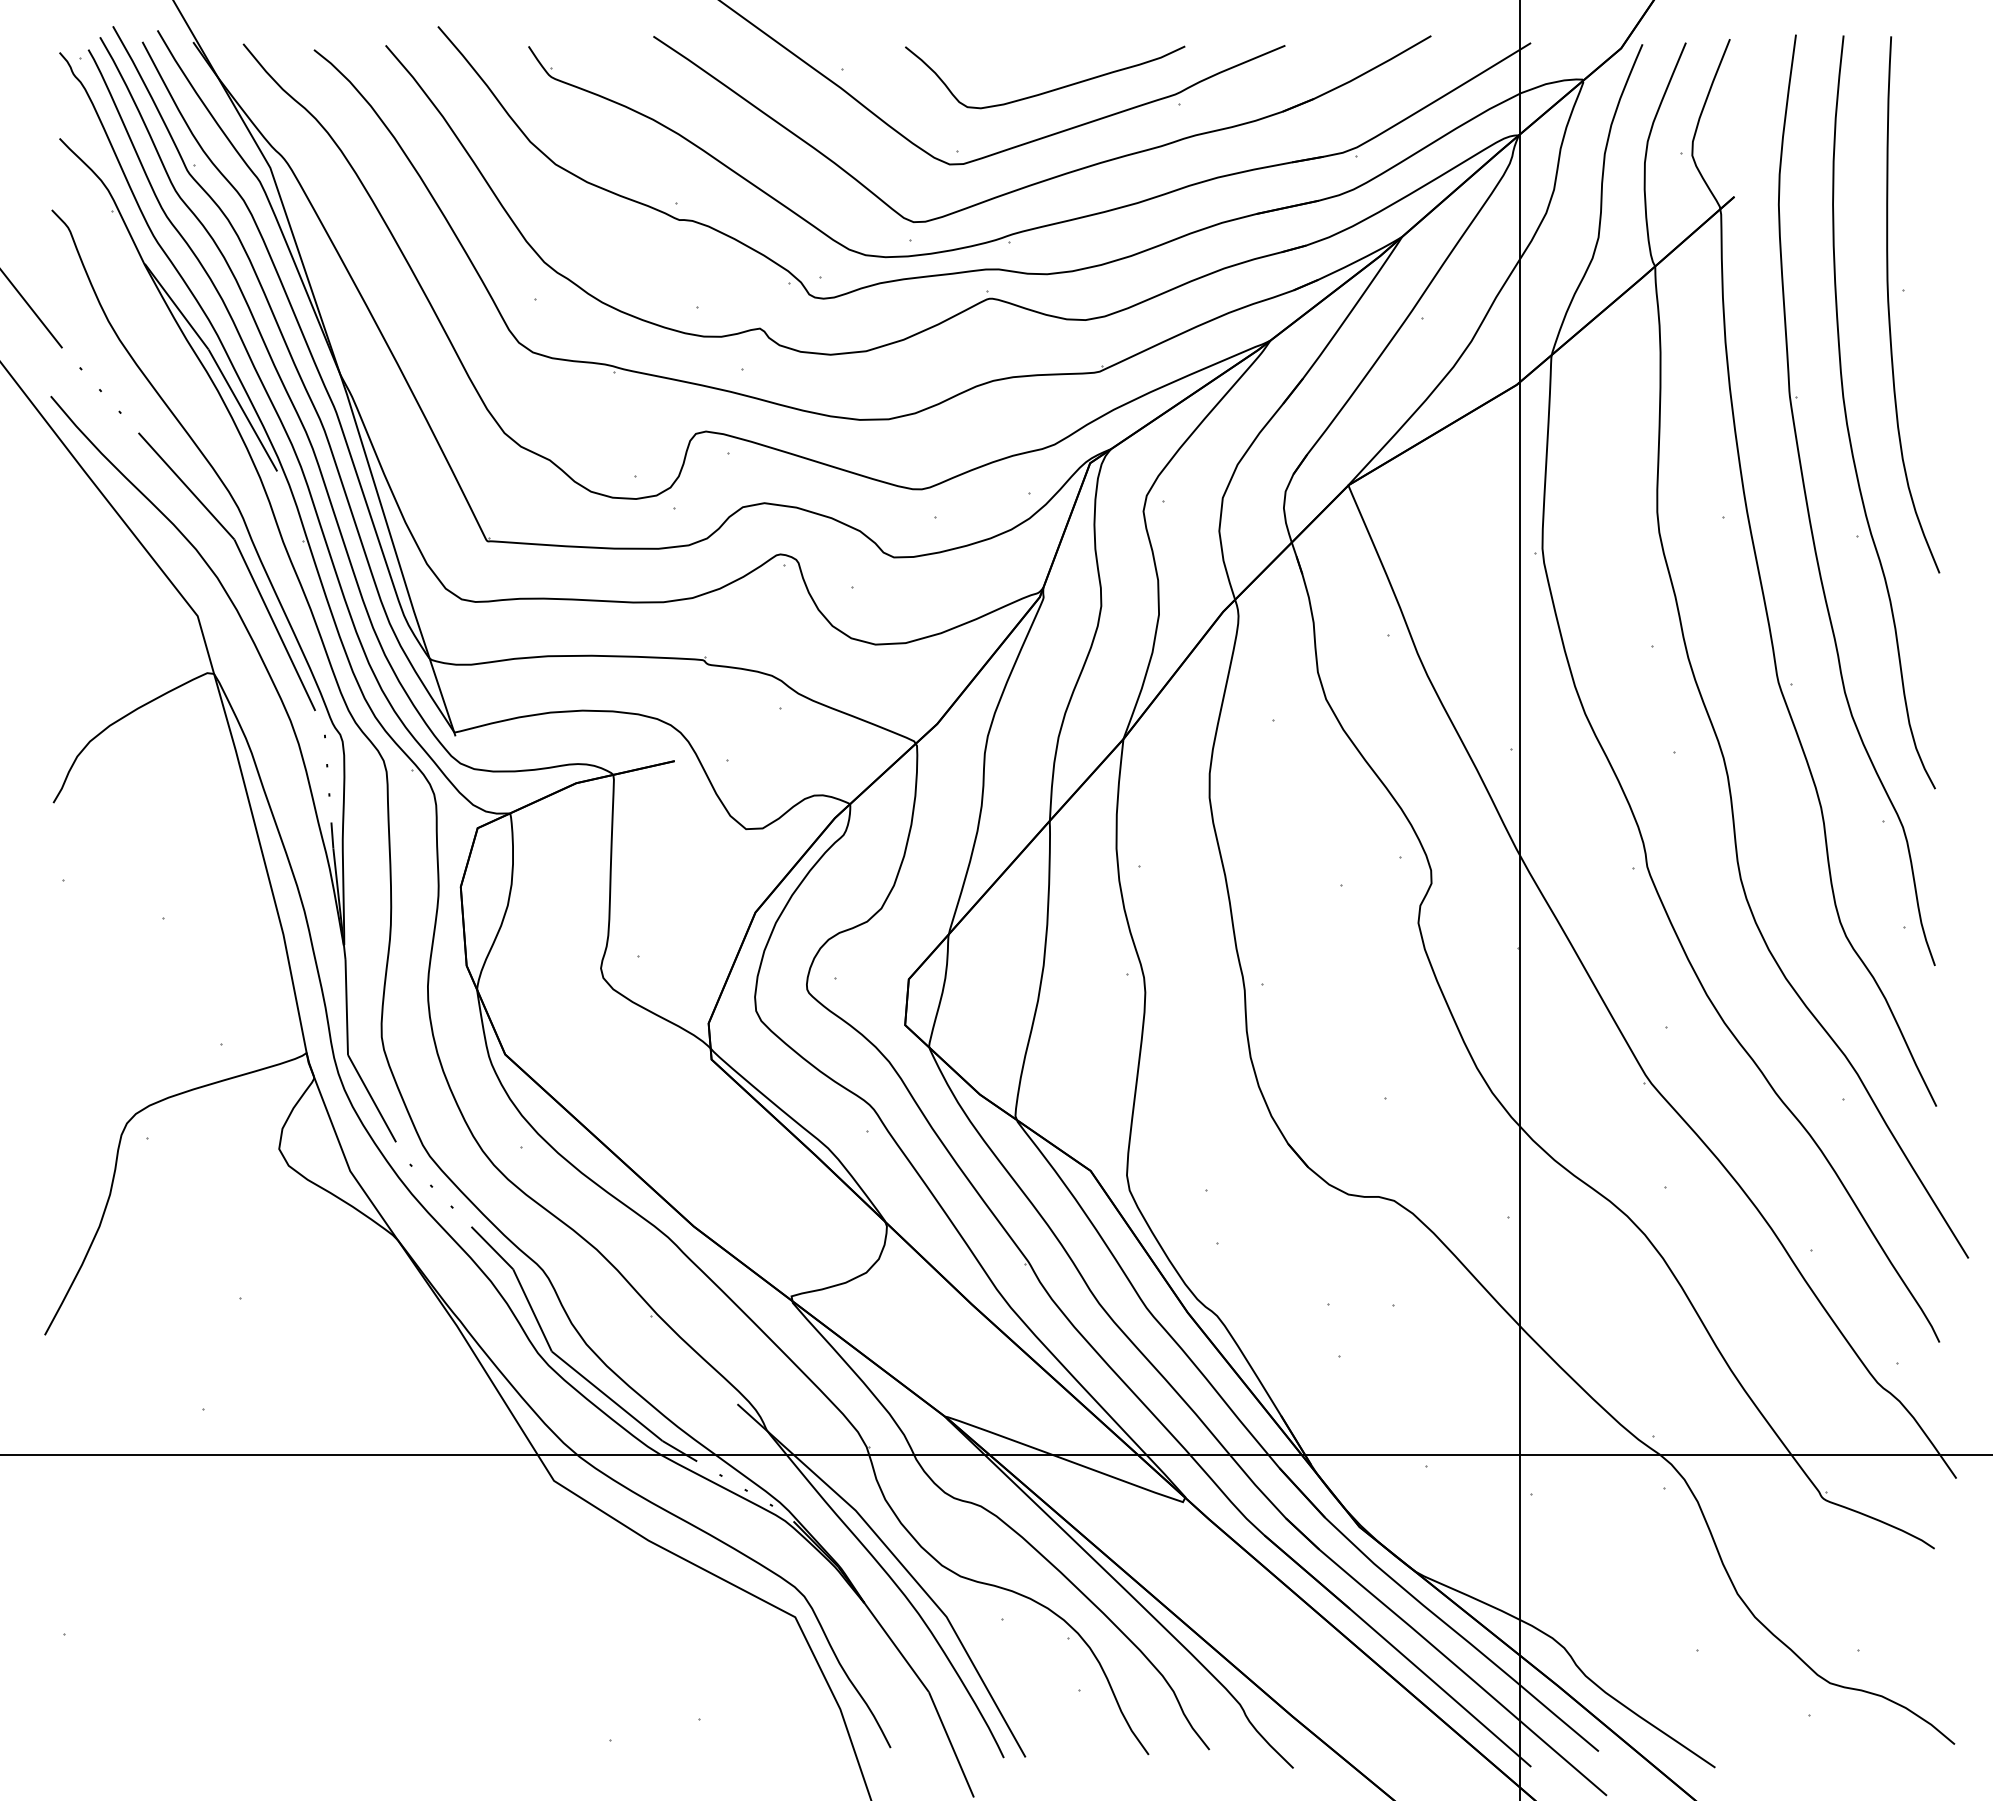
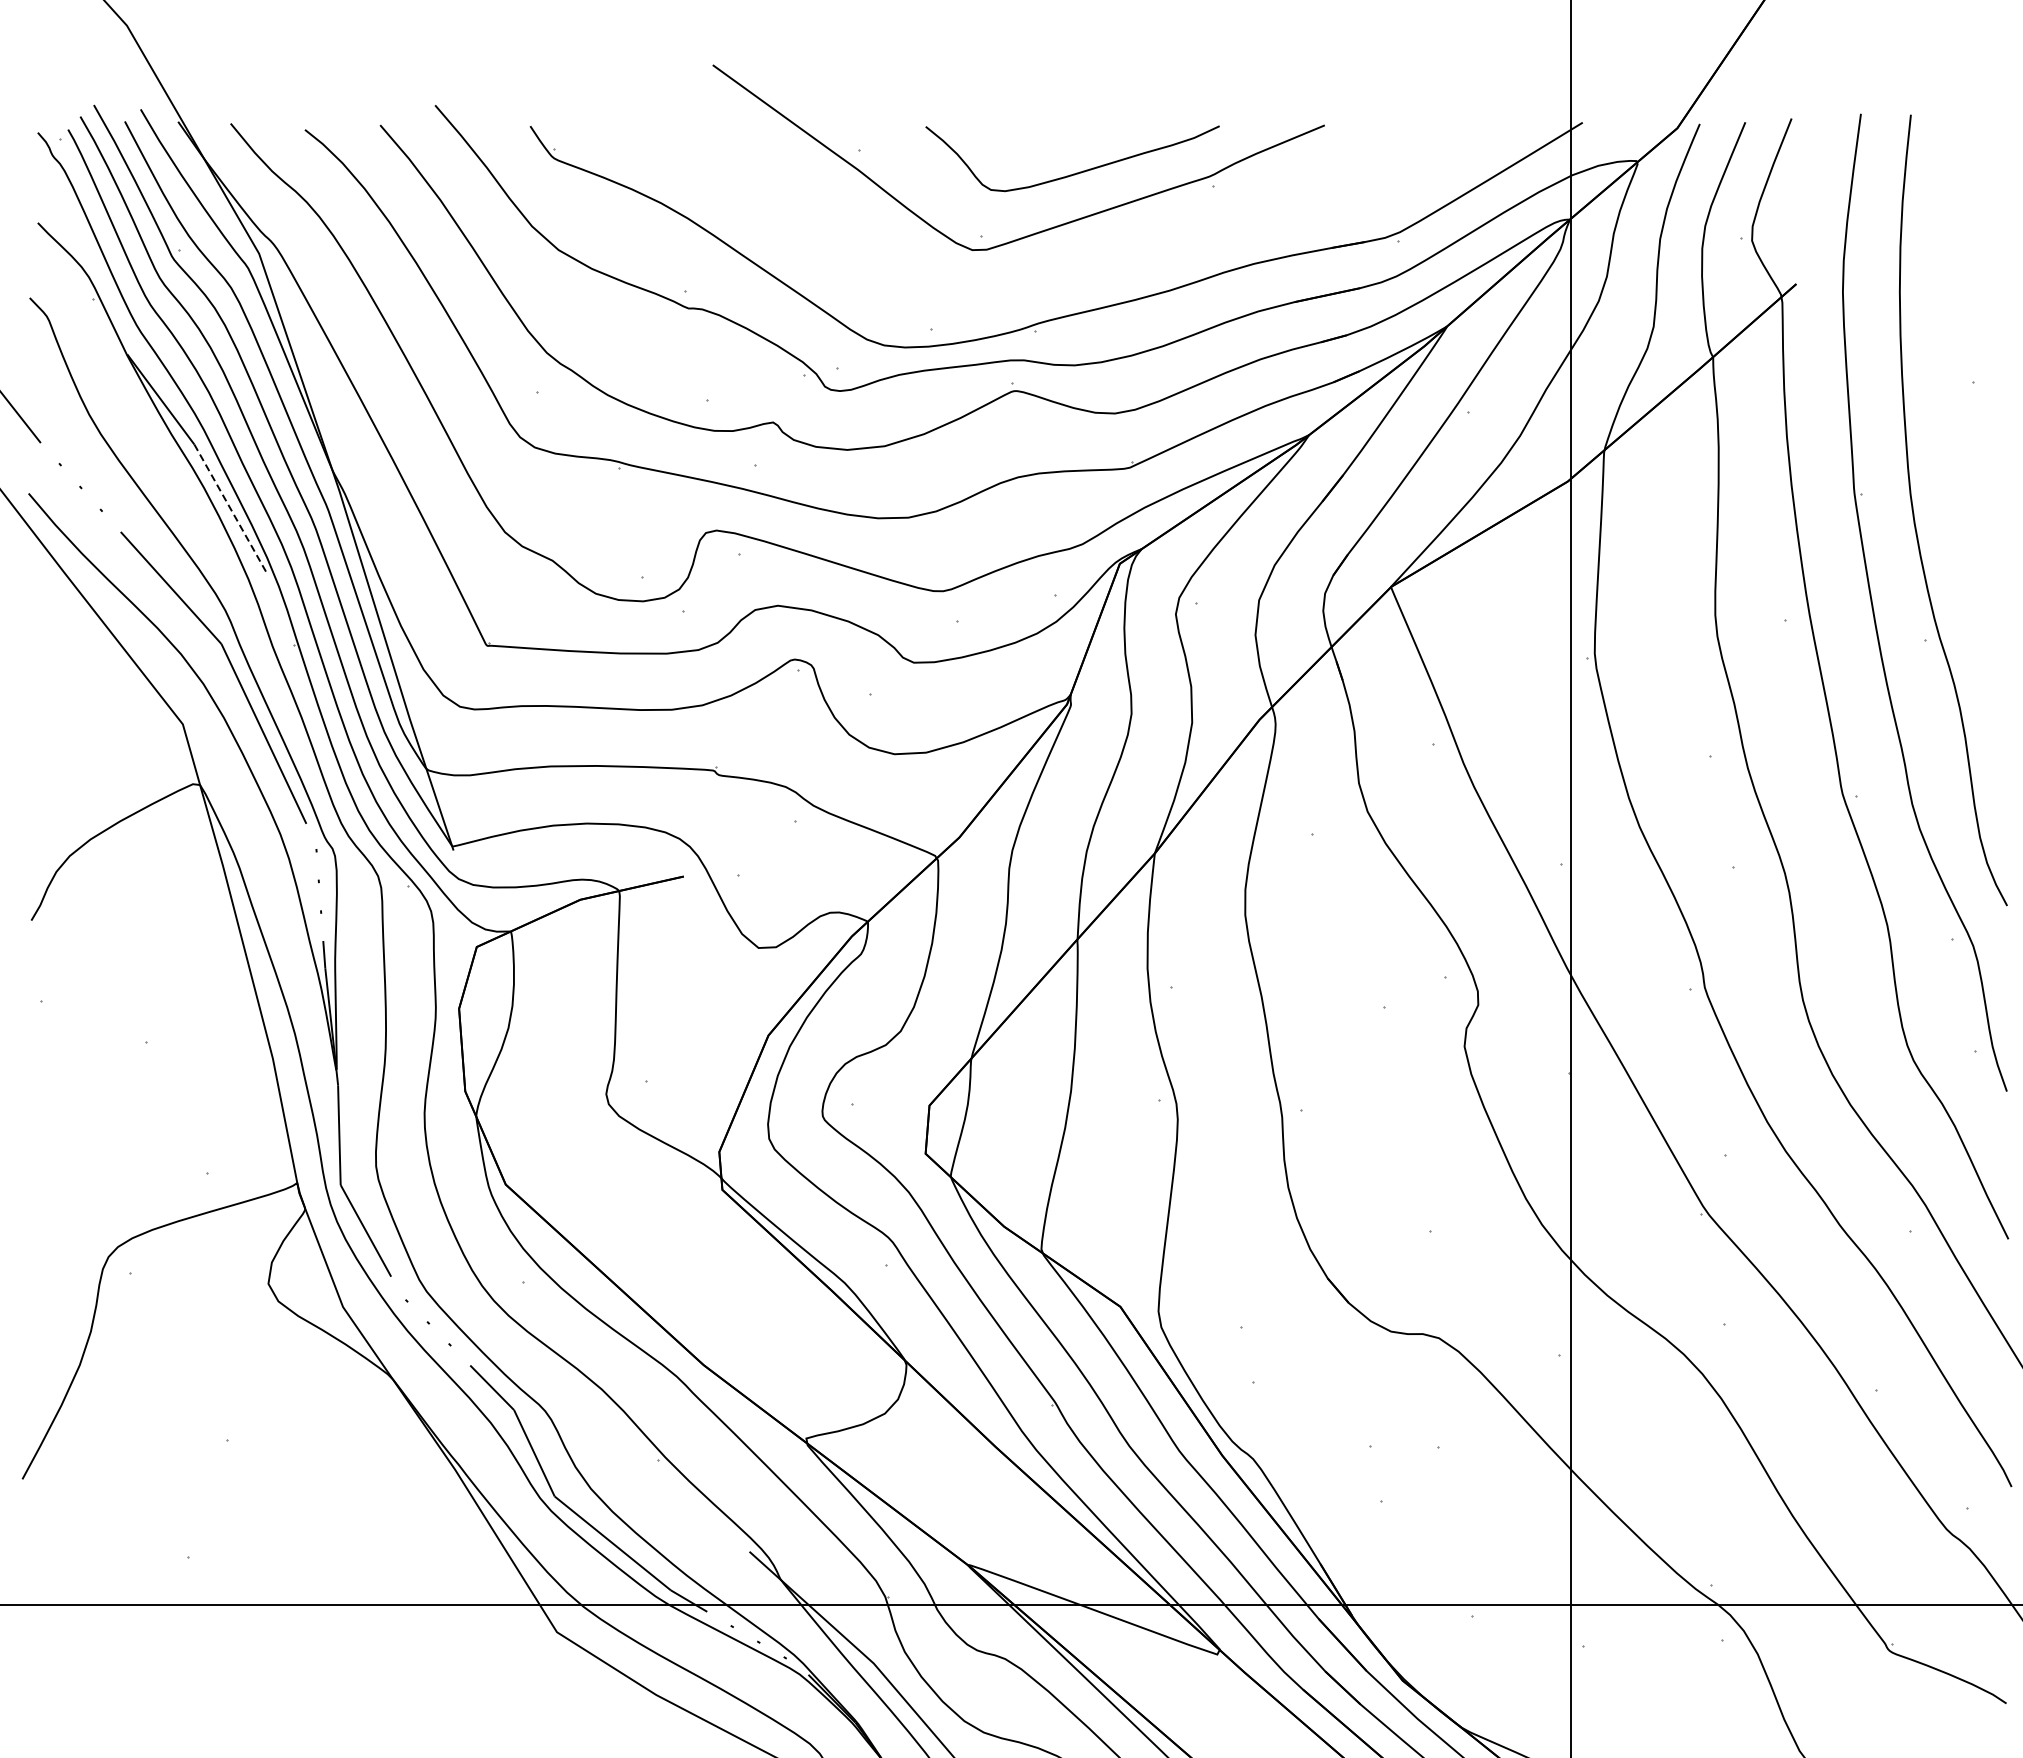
part: (1059, 174) -> (1087, 260), removed
curve: (1889, 304) -> (1959, 397), removed
line: (242, 410) -> (229, 508), solid -> dashed

